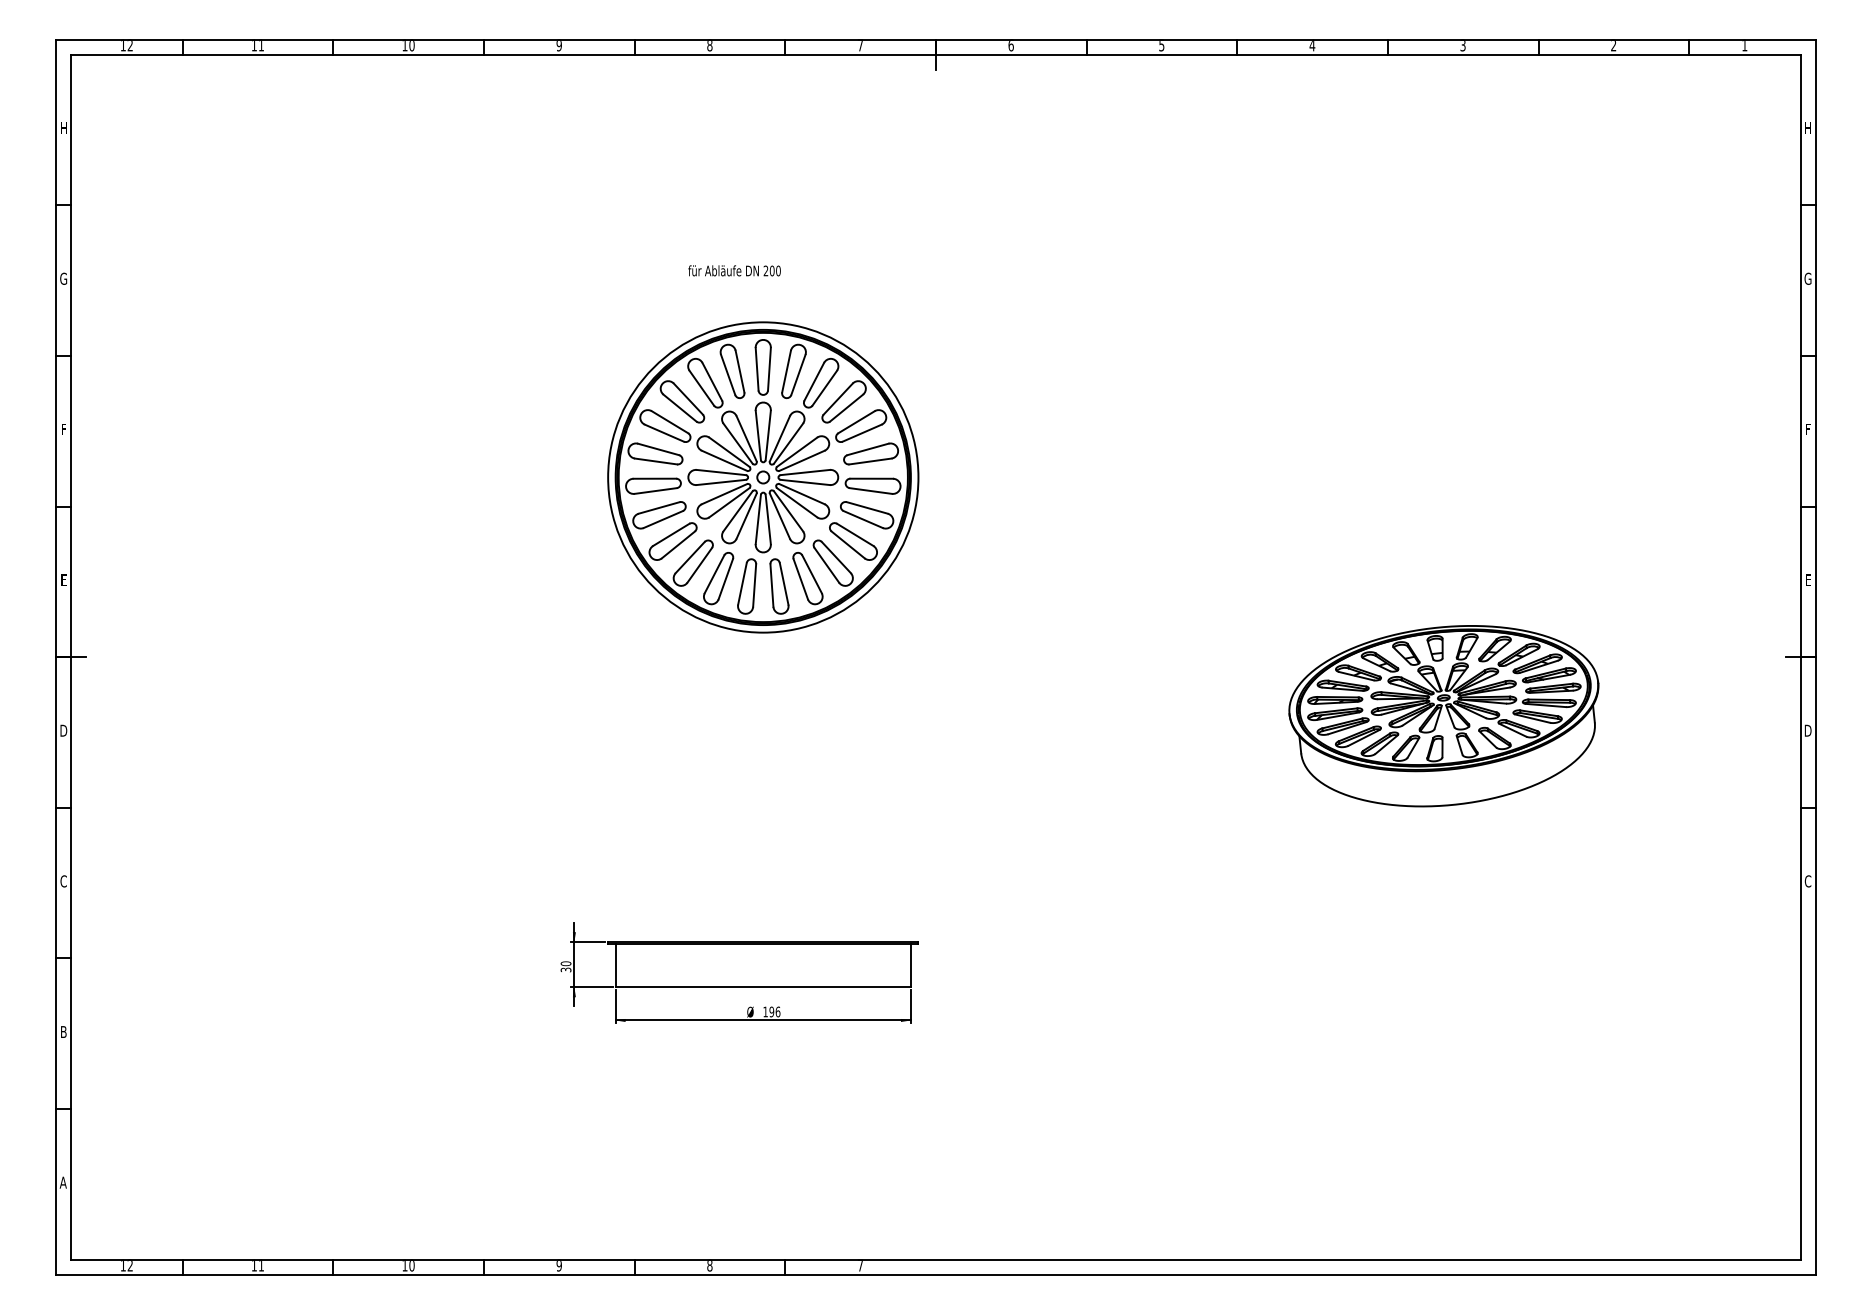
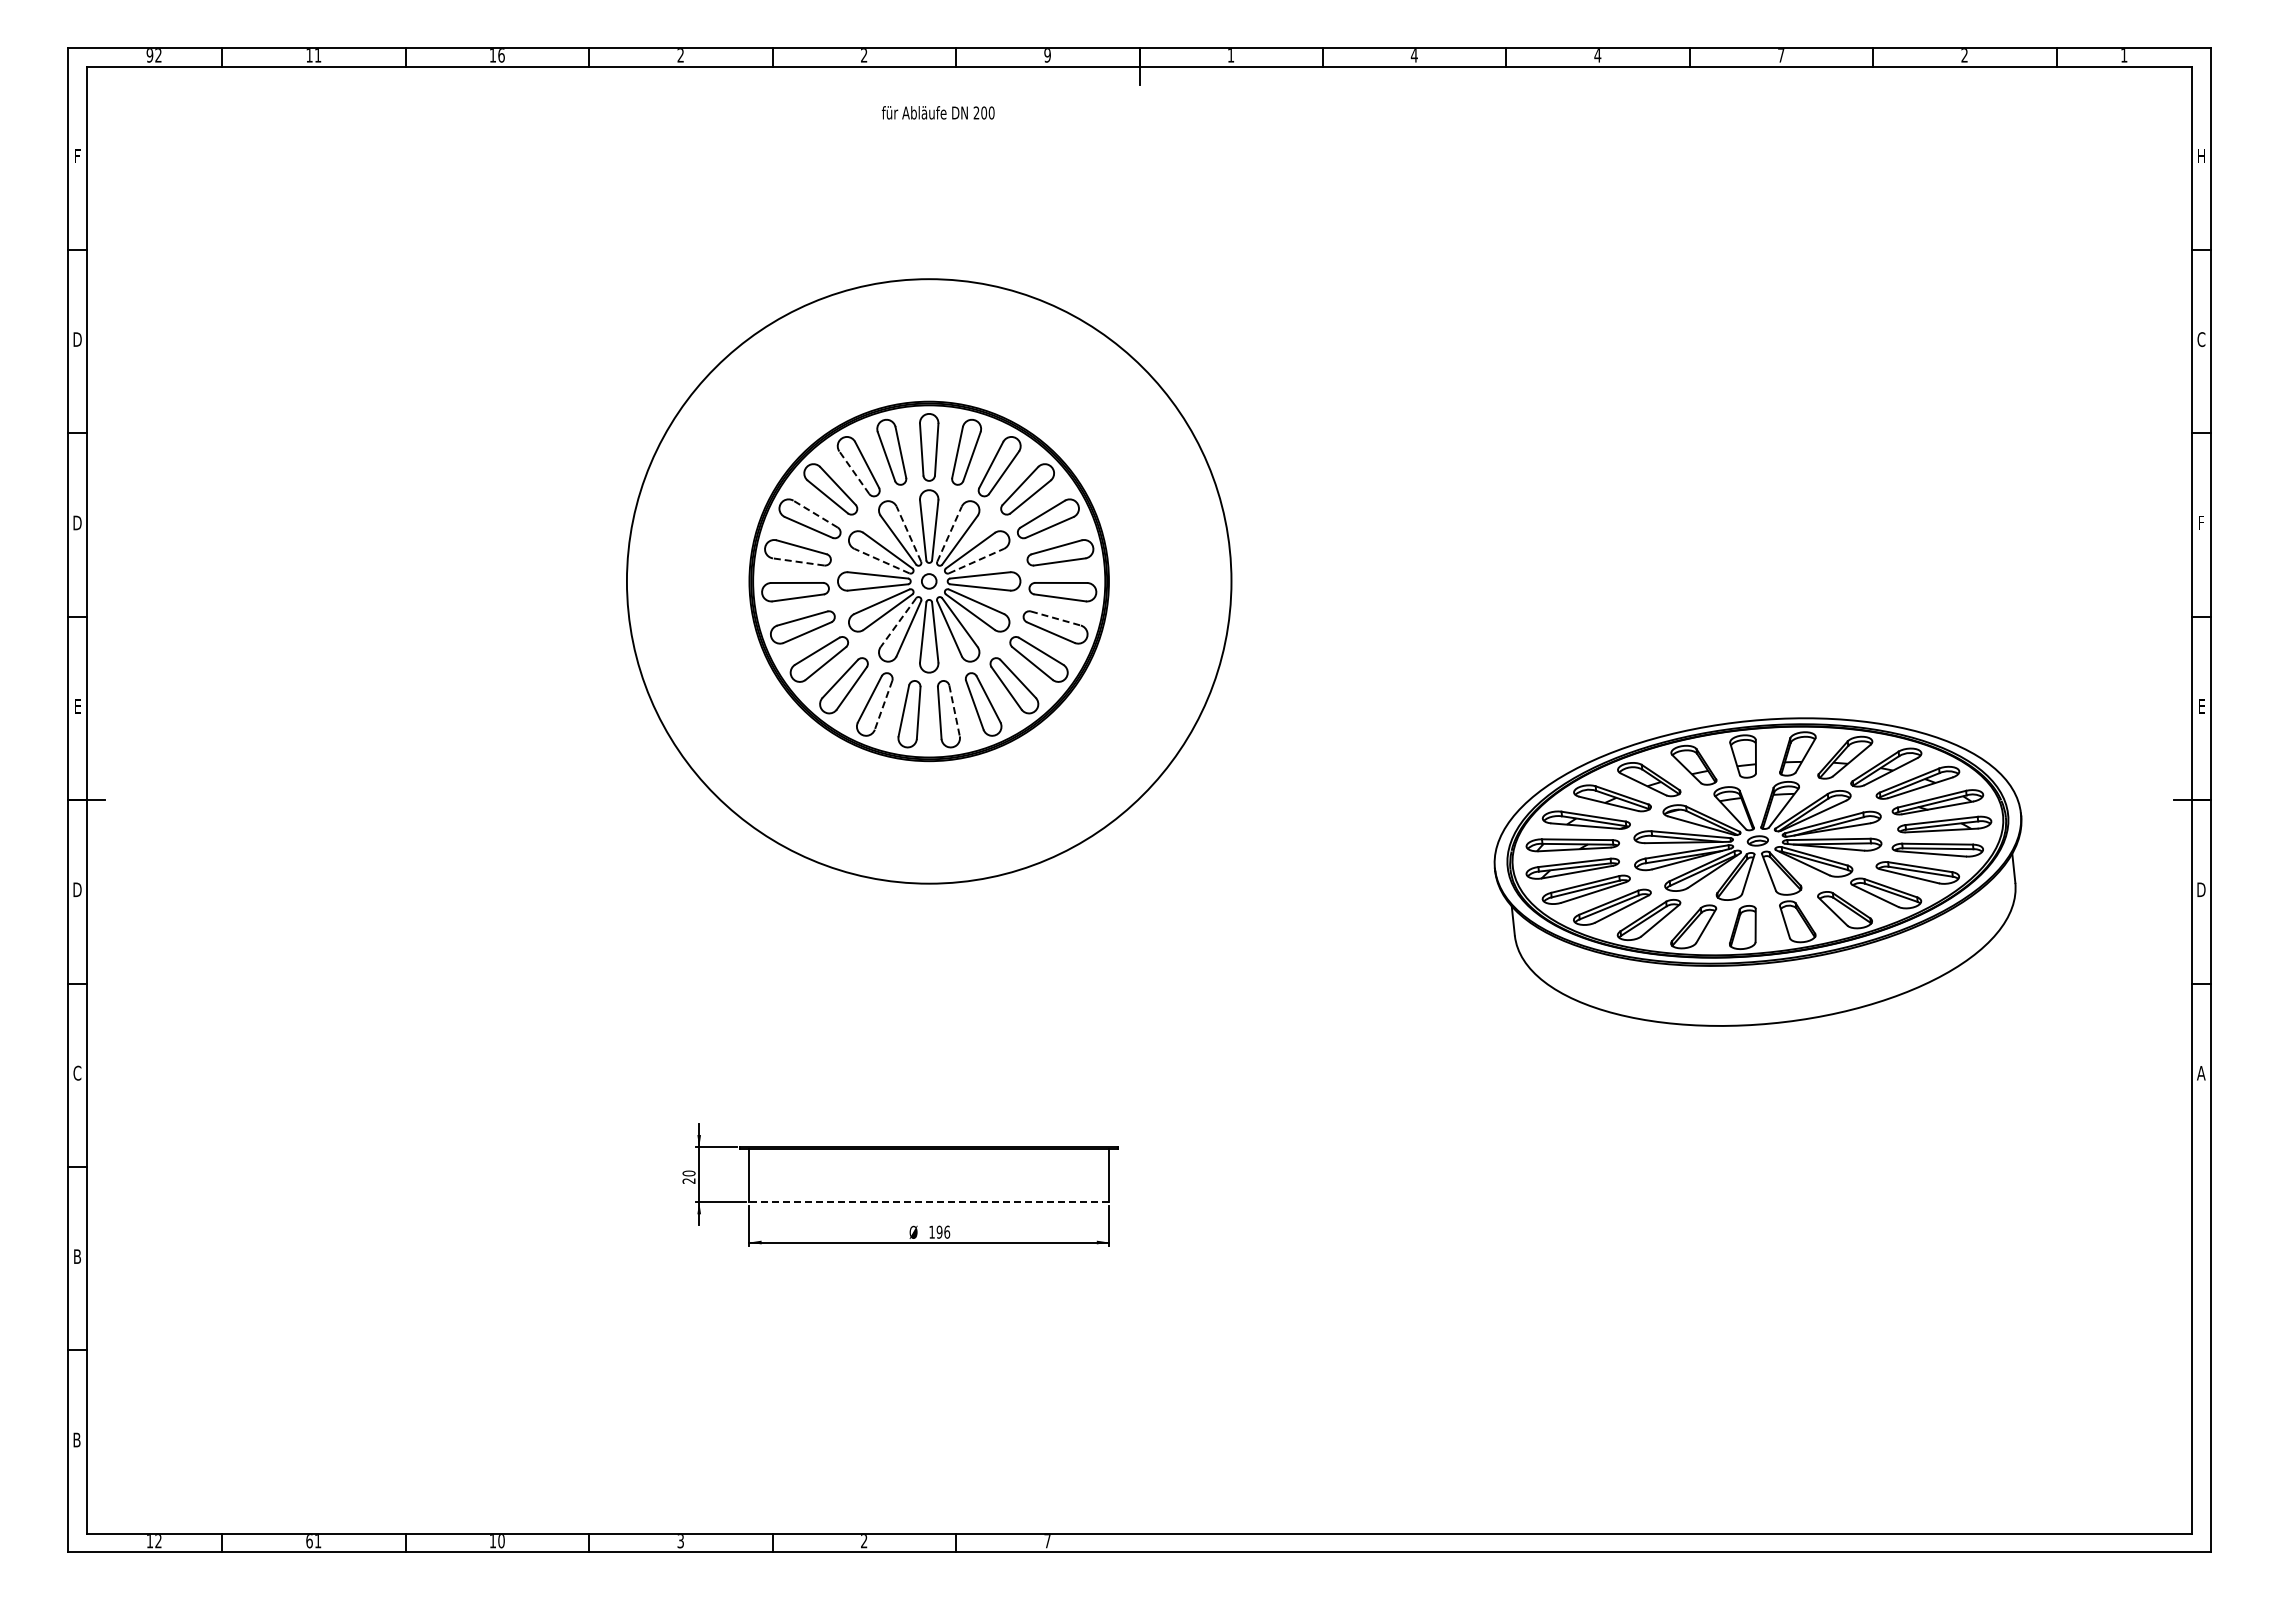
text: (122, 45) -> (149, 55), 12 -> 92
text: (412, 45) -> (501, 55), 10 -> 16
text: (559, 45) -> (680, 55), 9 -> 2
text: (709, 45) -> (863, 55), 8 -> 2
text: (860, 45) -> (1047, 55), 7 -> 9
text: (1010, 45) -> (1230, 55), 6 -> 1
text: (1161, 45) -> (1413, 55), 5 -> 4
text: (1463, 45) -> (1781, 55), 3 -> 7
text: (63, 127) -> (77, 155), H -> F
text: (733, 270) -> (937, 112), moved
text: (63, 278) -> (77, 339), G -> D
text: (1808, 278) -> (2201, 339), G -> C
line: (701, 388) -> (854, 472), solid -> dashed
line: (669, 422) -> (815, 514), solid -> dashed
text: (63, 429) -> (77, 522), F -> D
line: (746, 438) -> (908, 533), solid -> dashed
line: (779, 438) -> (949, 533), solid -> dashed
line: (724, 460) -> (881, 560), solid -> dashed
line: (802, 460) -> (976, 560), solid -> dashed
line: (655, 461) -> (798, 561), solid -> dashed
circle: (763, 477) -> (929, 581), size x1.6
line: (867, 507) -> (1055, 618), solid -> dashed
line: (738, 512) -> (898, 623), solid -> dashed
line: (725, 579) -> (883, 705), solid -> dashed
line: (784, 583) -> (954, 710), solid -> dashed
part: (1443, 715) -> (1757, 871), size x1.4
text: (1808, 880) -> (2201, 1072), C -> A
text: (566, 969) -> (689, 1180), 30 -> 20
line: (763, 987) -> (929, 1202), solid -> dashed
text: (62, 1182) -> (76, 1439), A -> B
text: (254, 1265) -> (309, 1541), 11 -> 61
text: (559, 1265) -> (680, 1541), 9 -> 3
text: (709, 1265) -> (863, 1541), 8 -> 2

